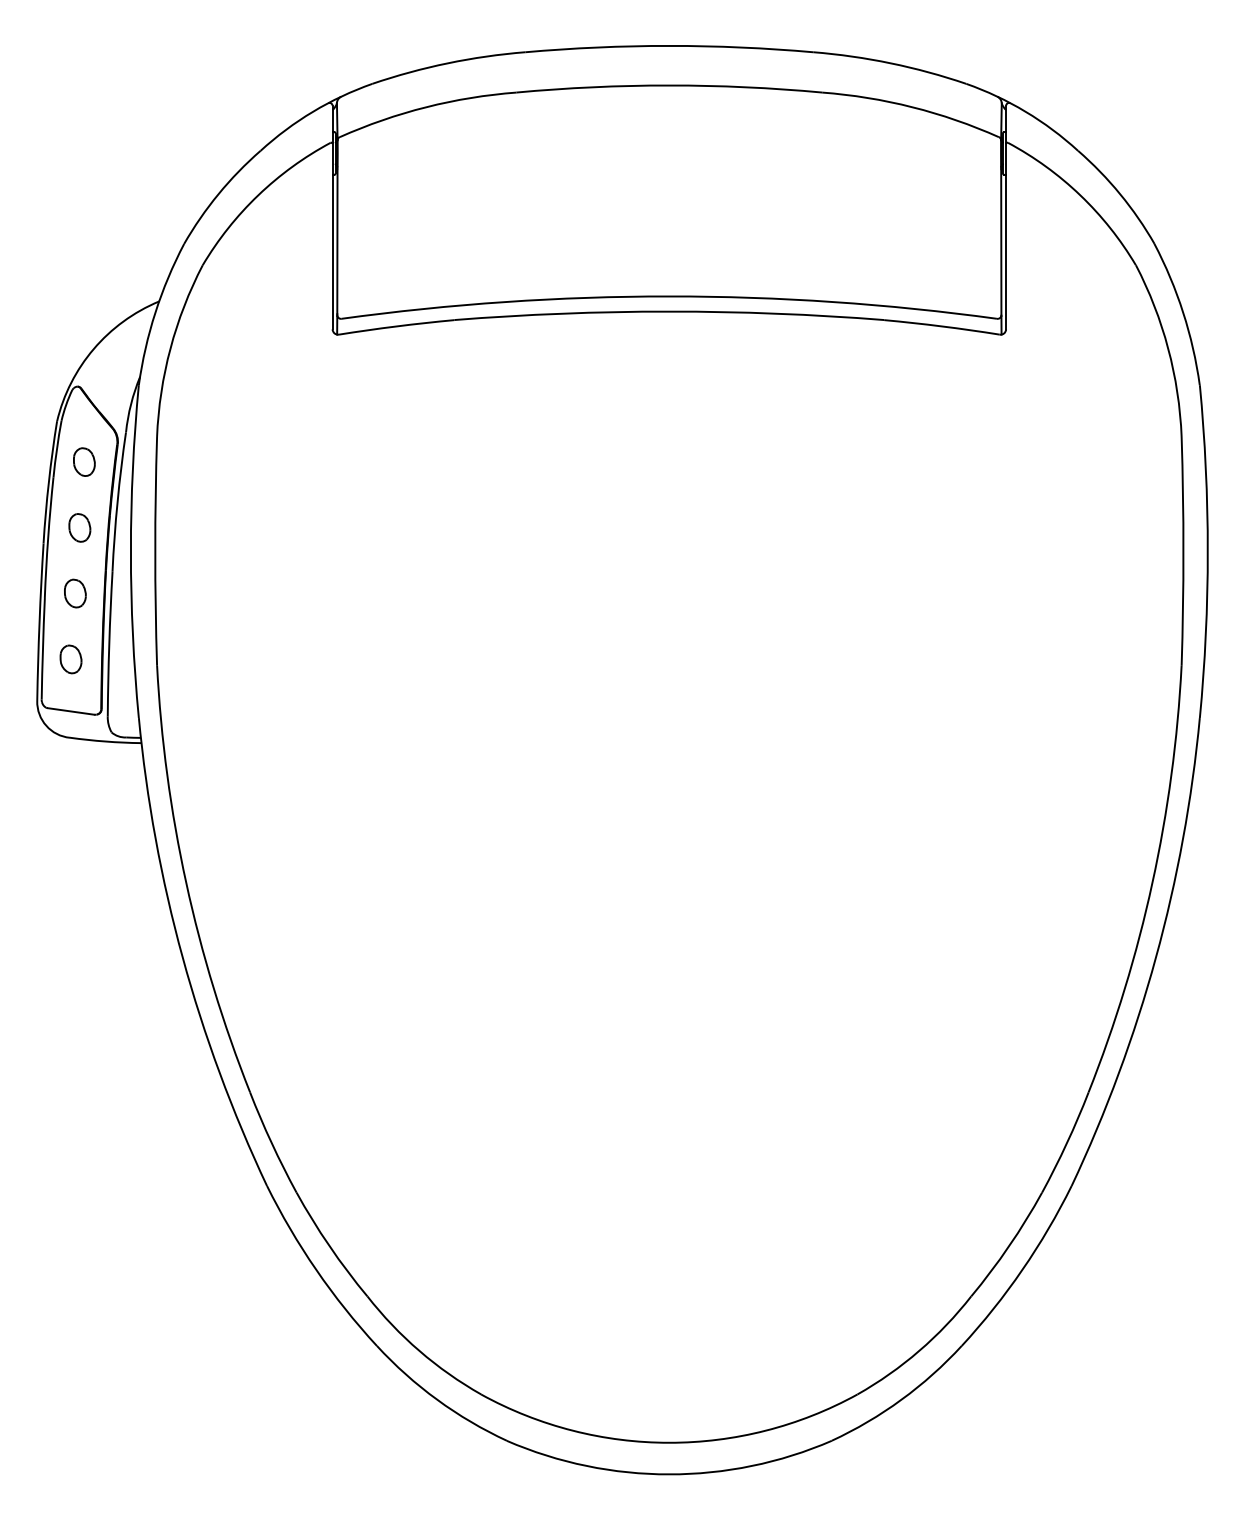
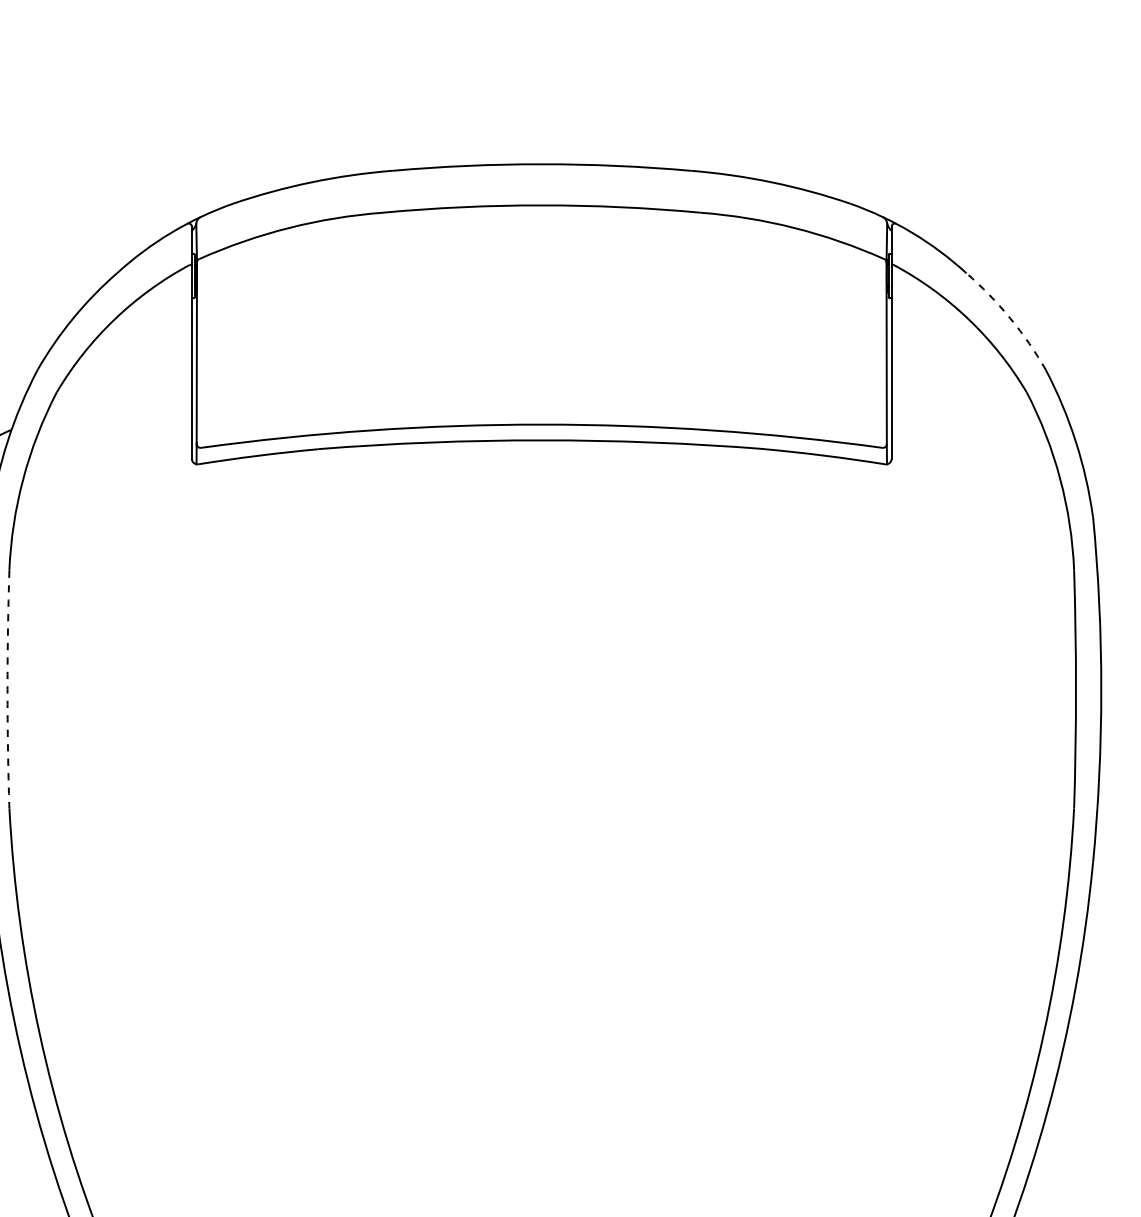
arc: (1120, 194) -> (1010, 318), solid -> dashed
arc: (155, 551) -> (7, 689), solid -> dashed

